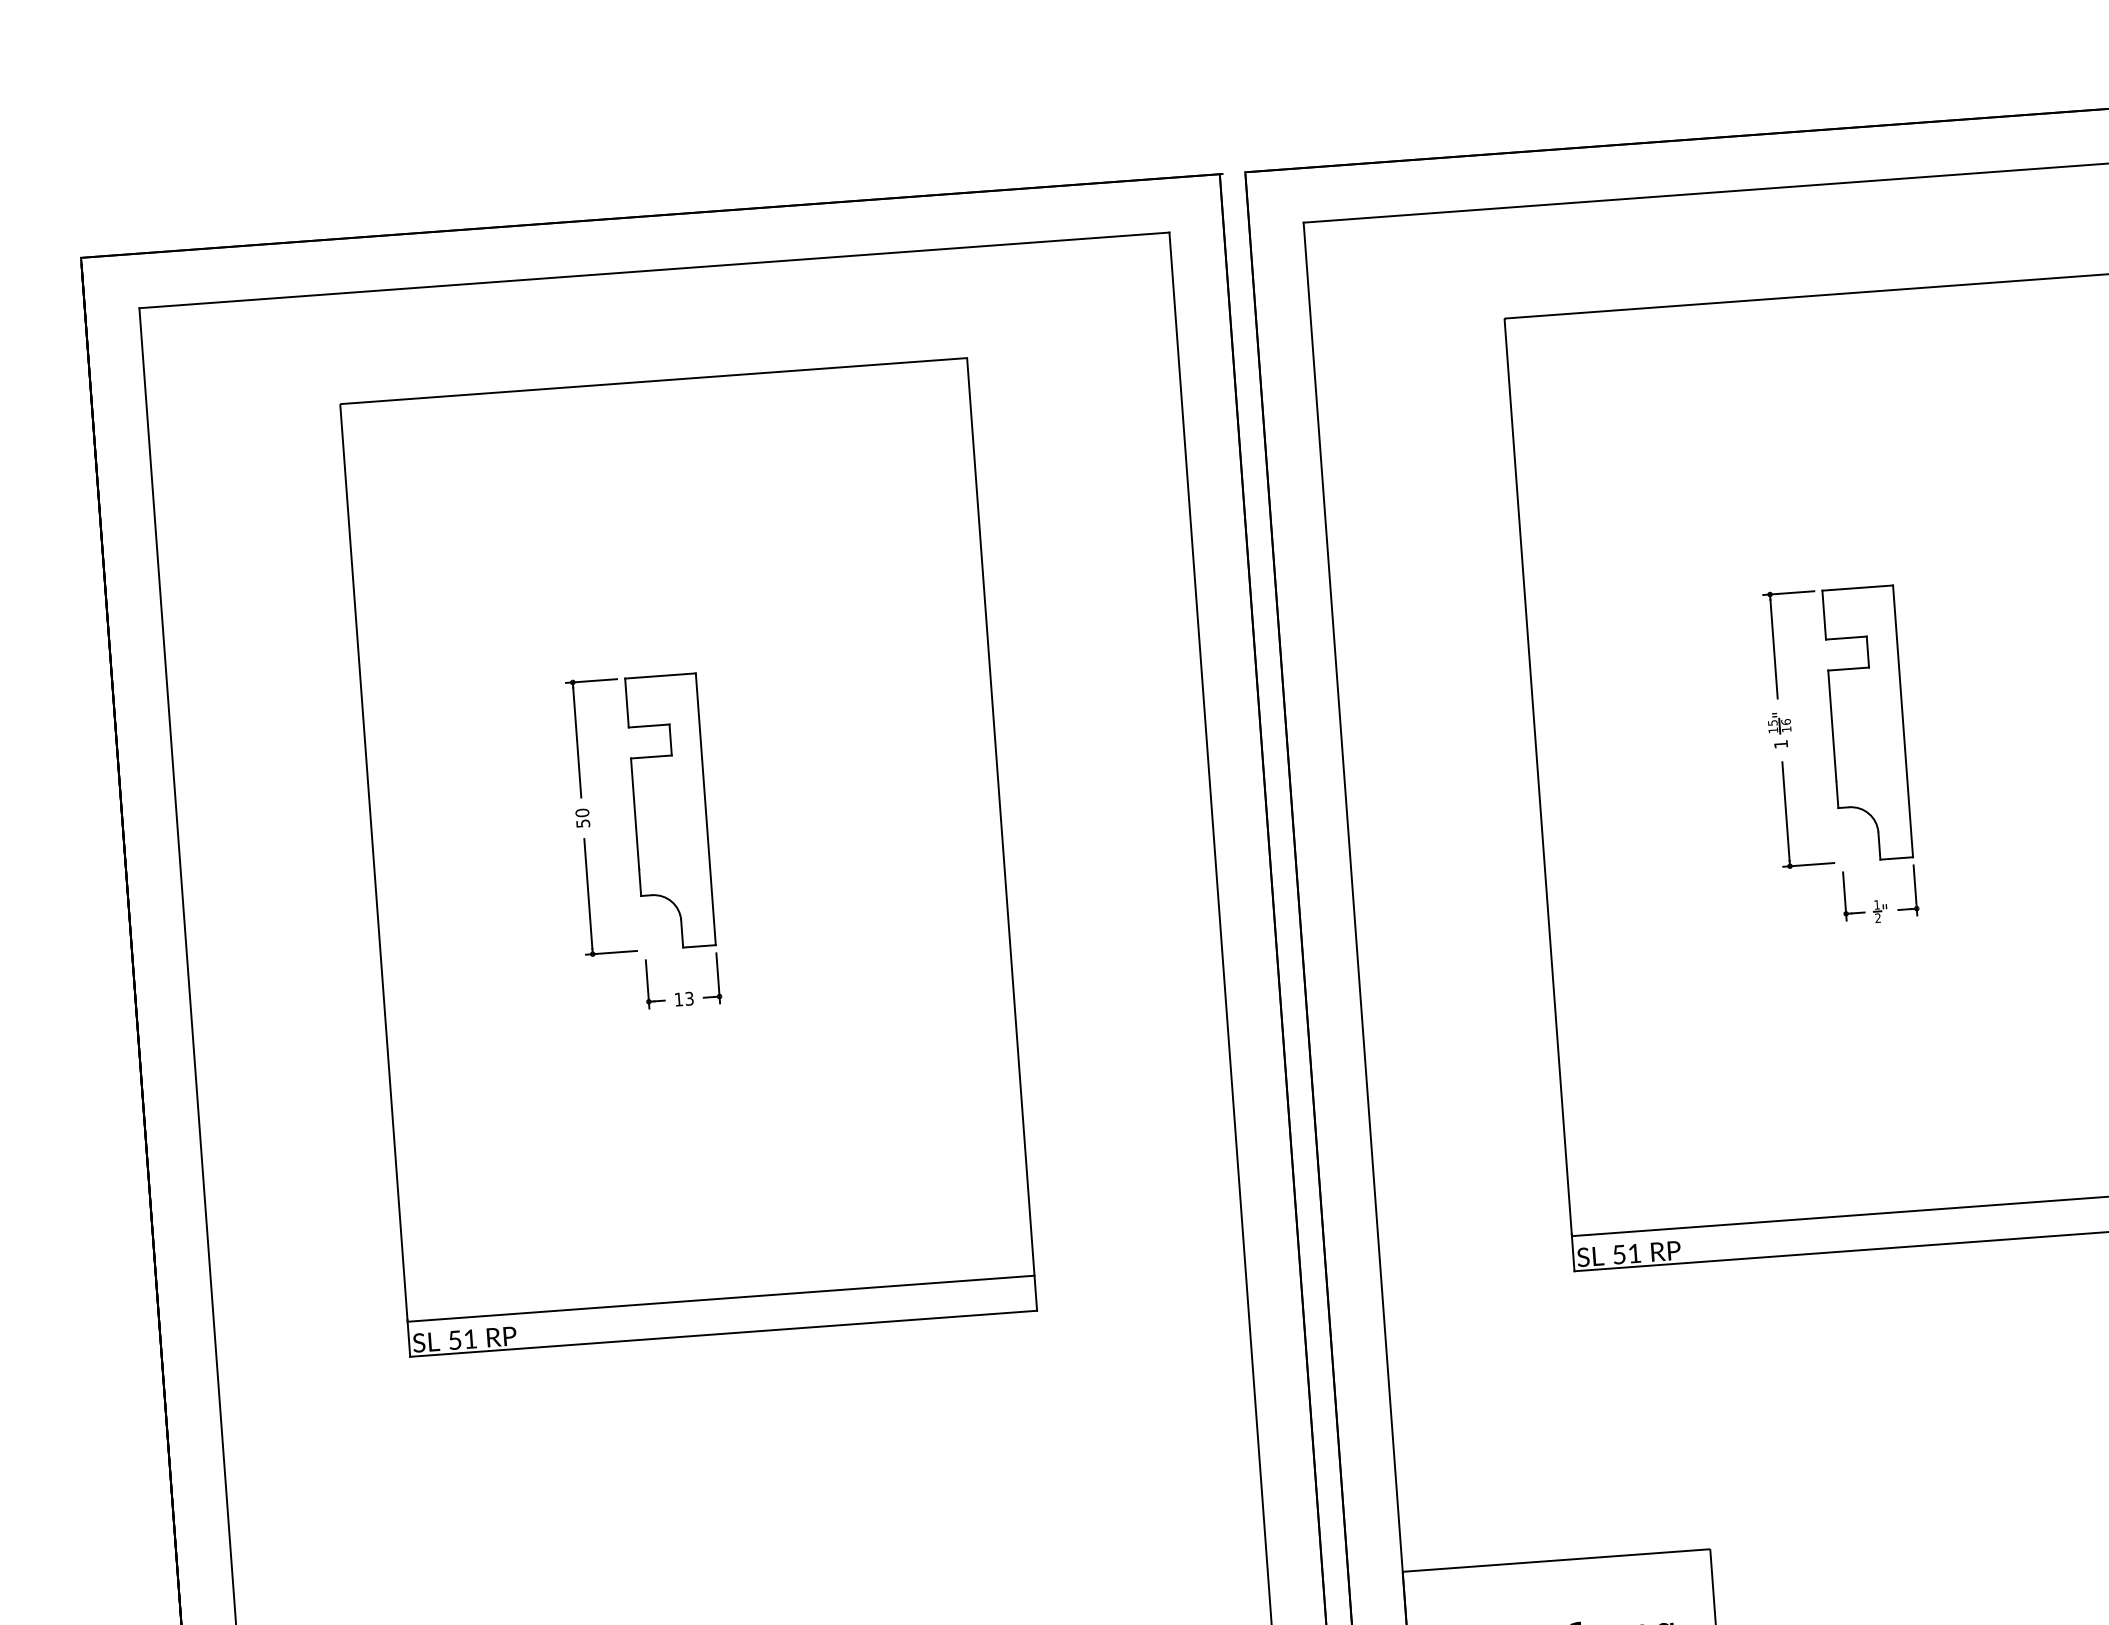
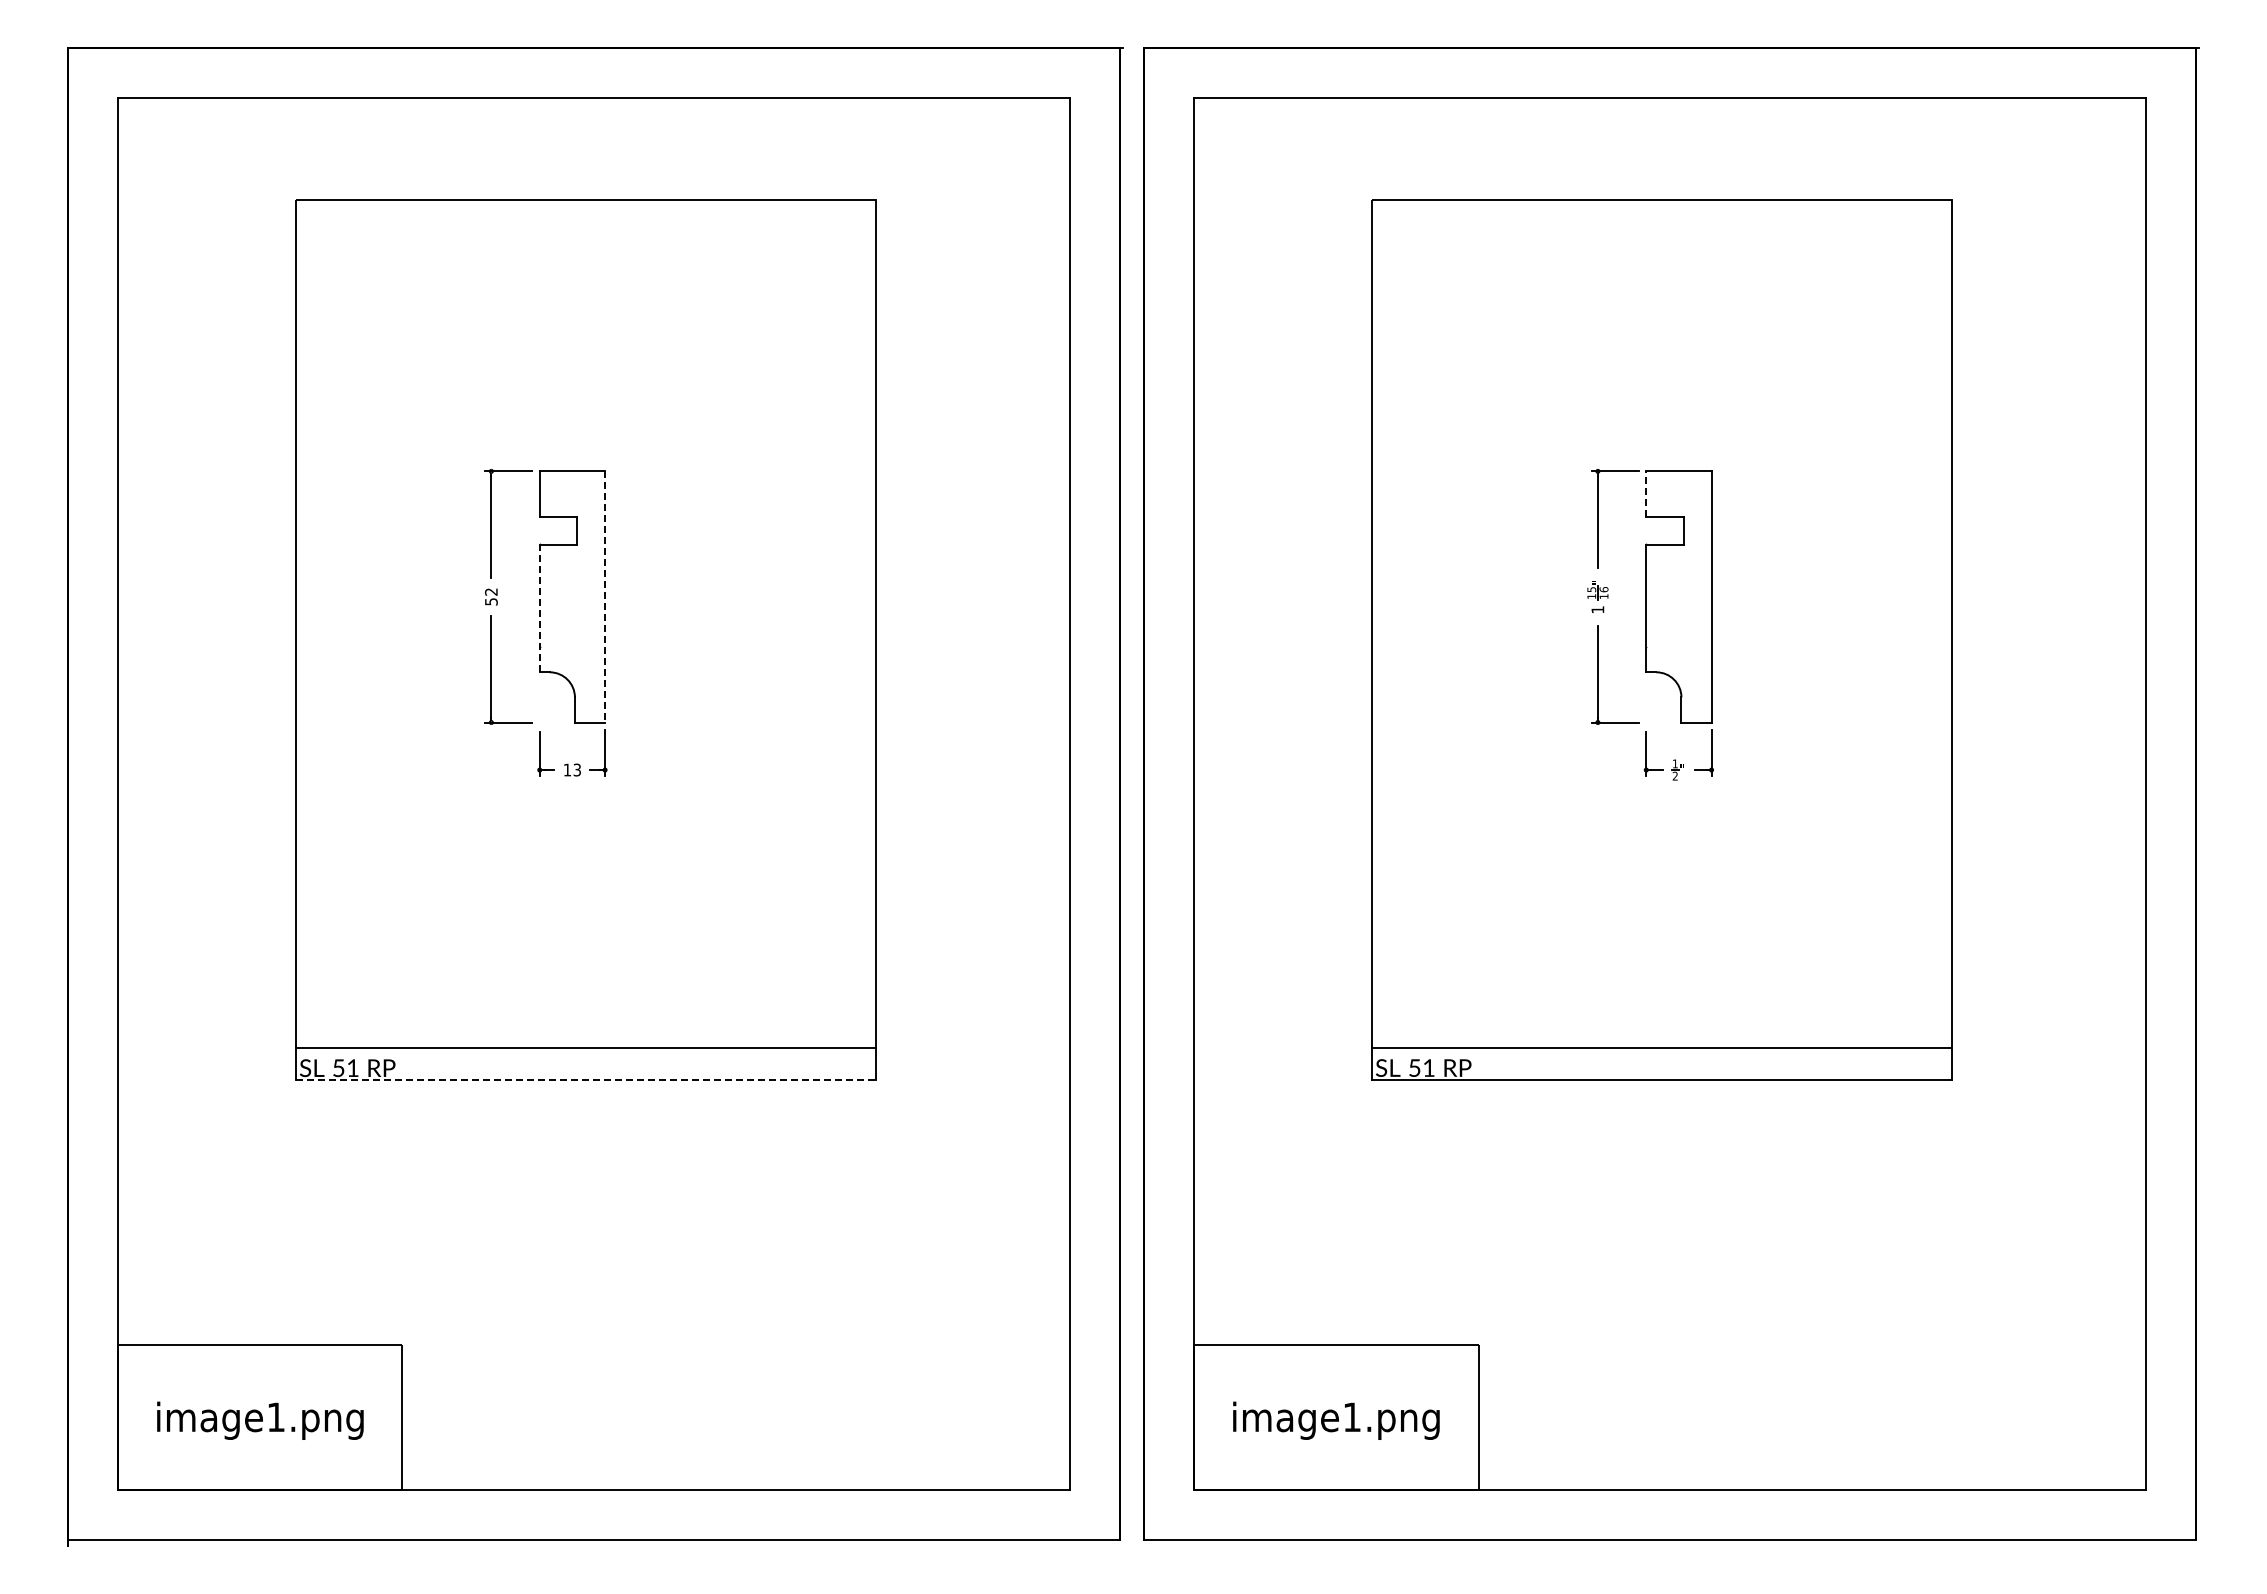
line: (1824, 614) -> (1646, 493), solid -> dashed
line: (706, 808) -> (605, 596), solid -> dashed
text: (582, 812) -> (491, 591), 50 -> 52
line: (635, 826) -> (539, 608), solid -> dashed
line: (724, 1333) -> (586, 1080), solid -> dashed

